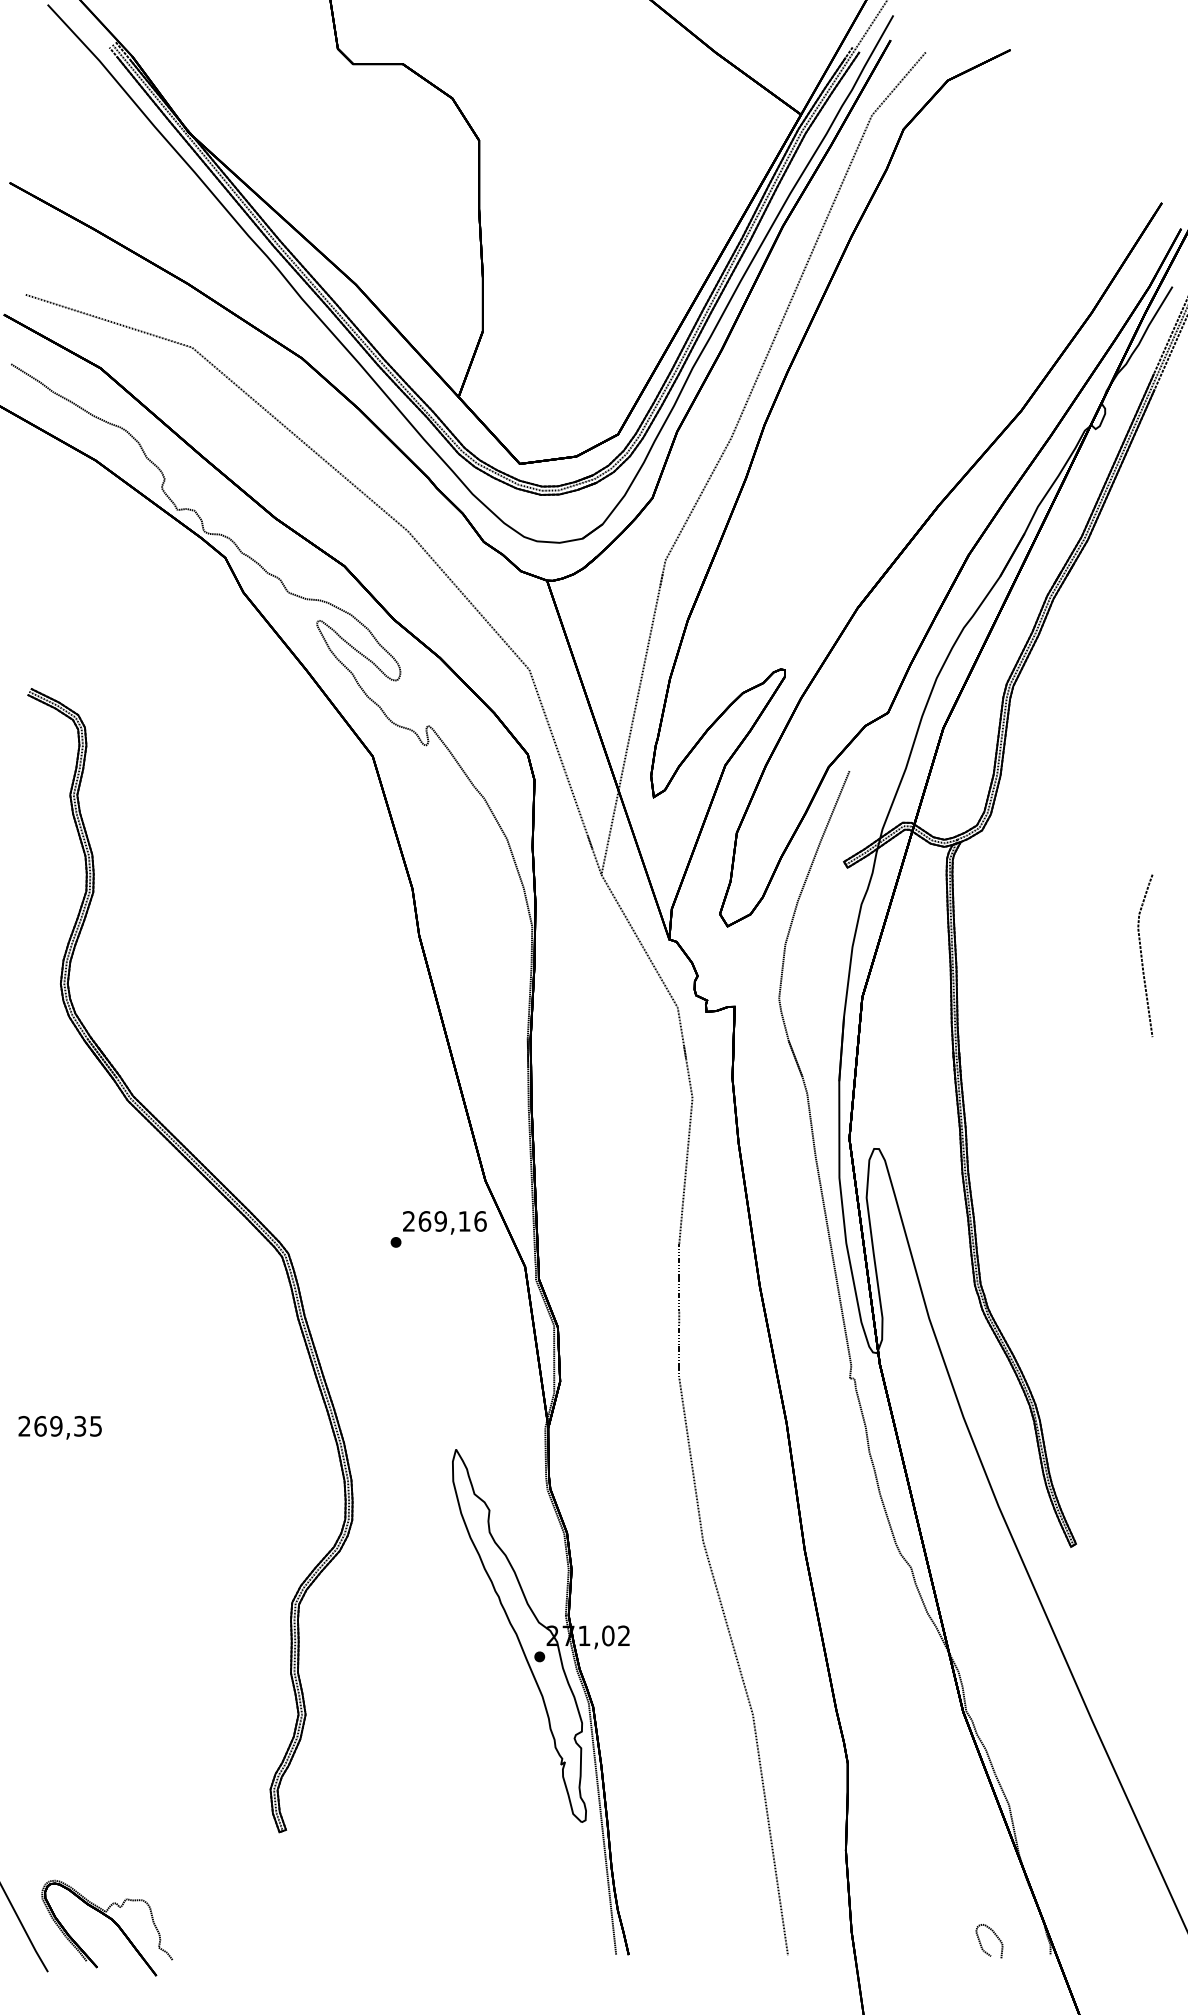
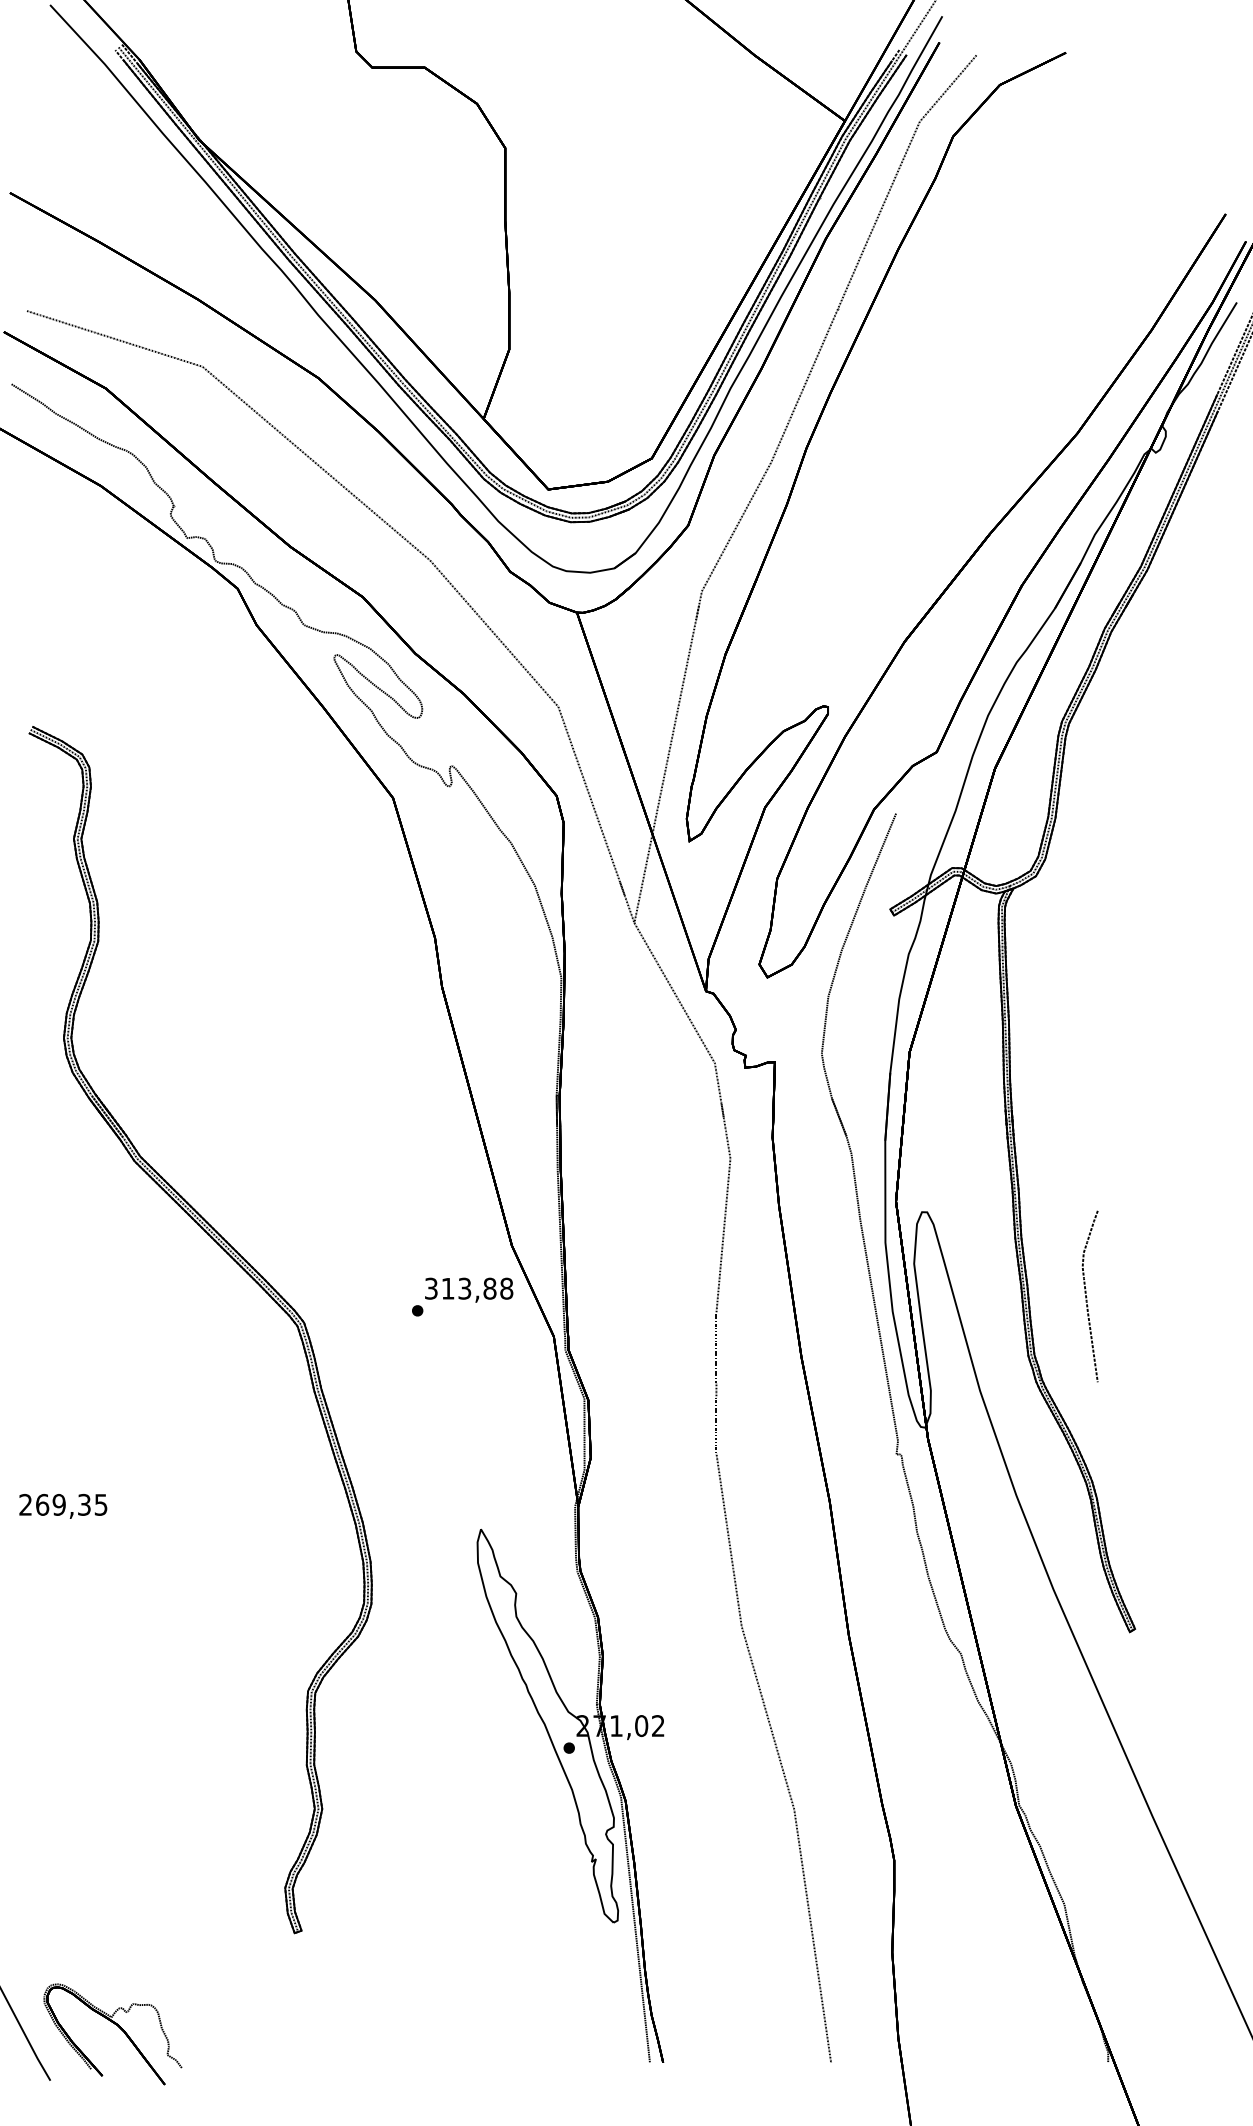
curve: (1142, 956) -> (1087, 1297), moved
text: (445, 1221) -> (469, 1288), 269,16 -> 313,88
curve: (981, 1944) -> (1035, 2051), removed

